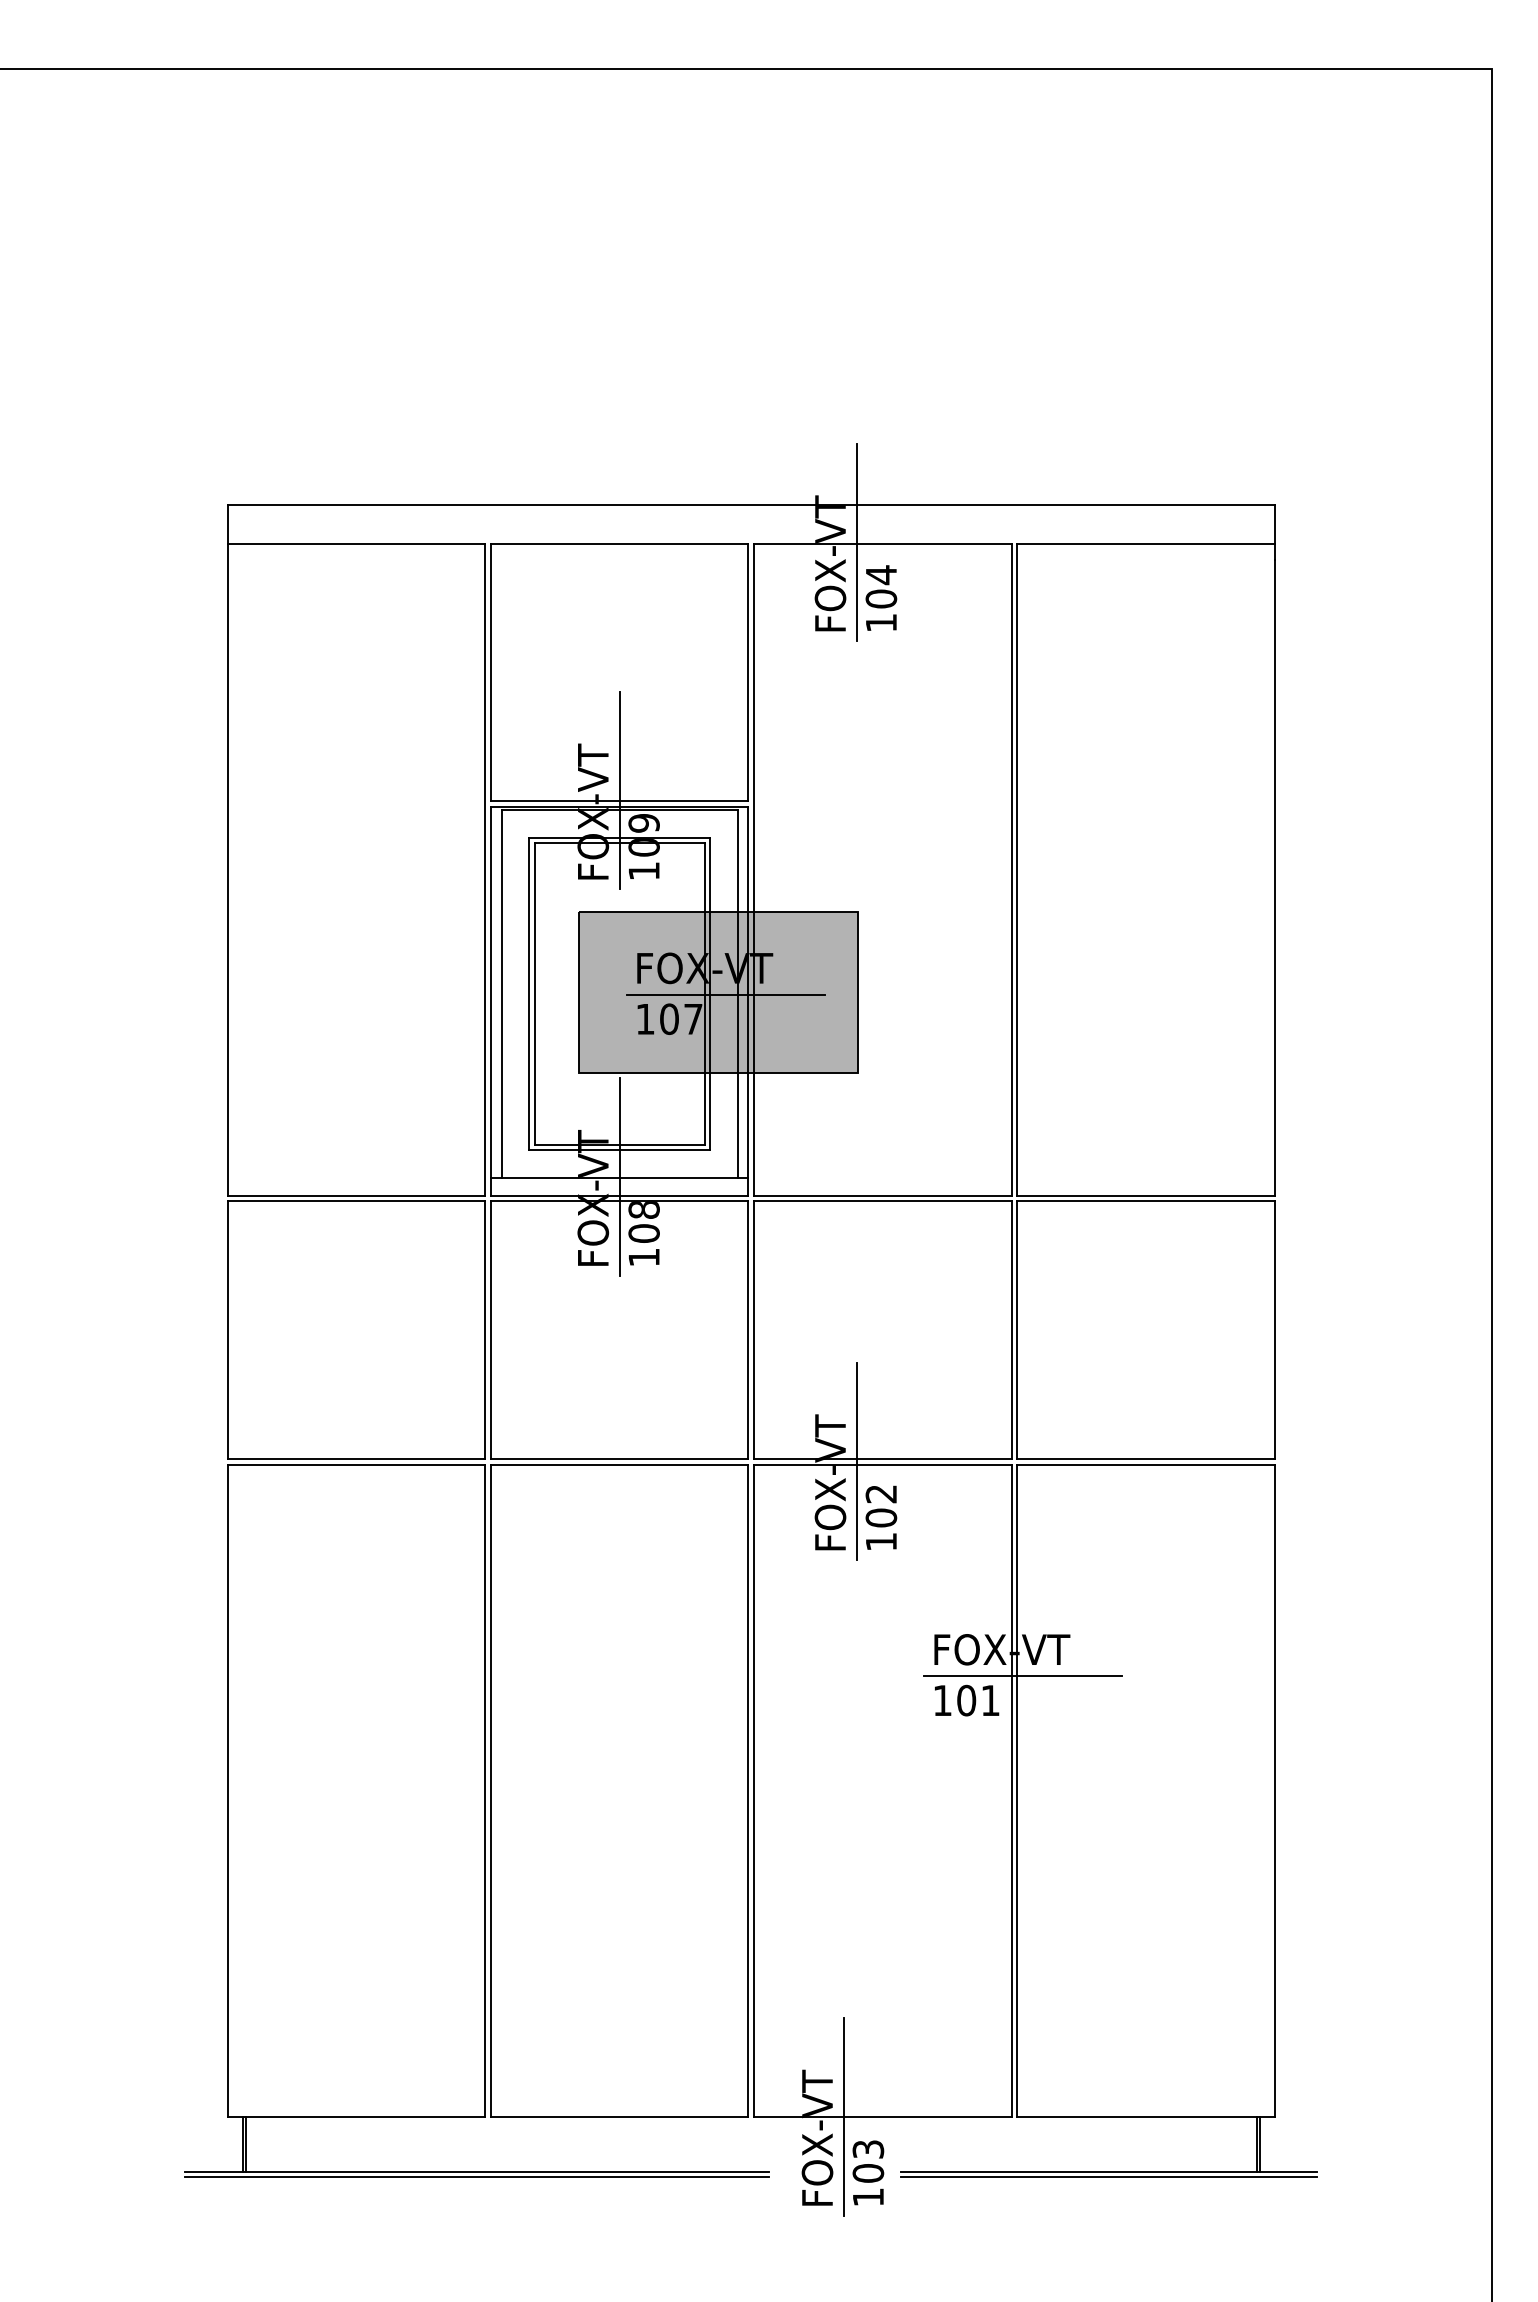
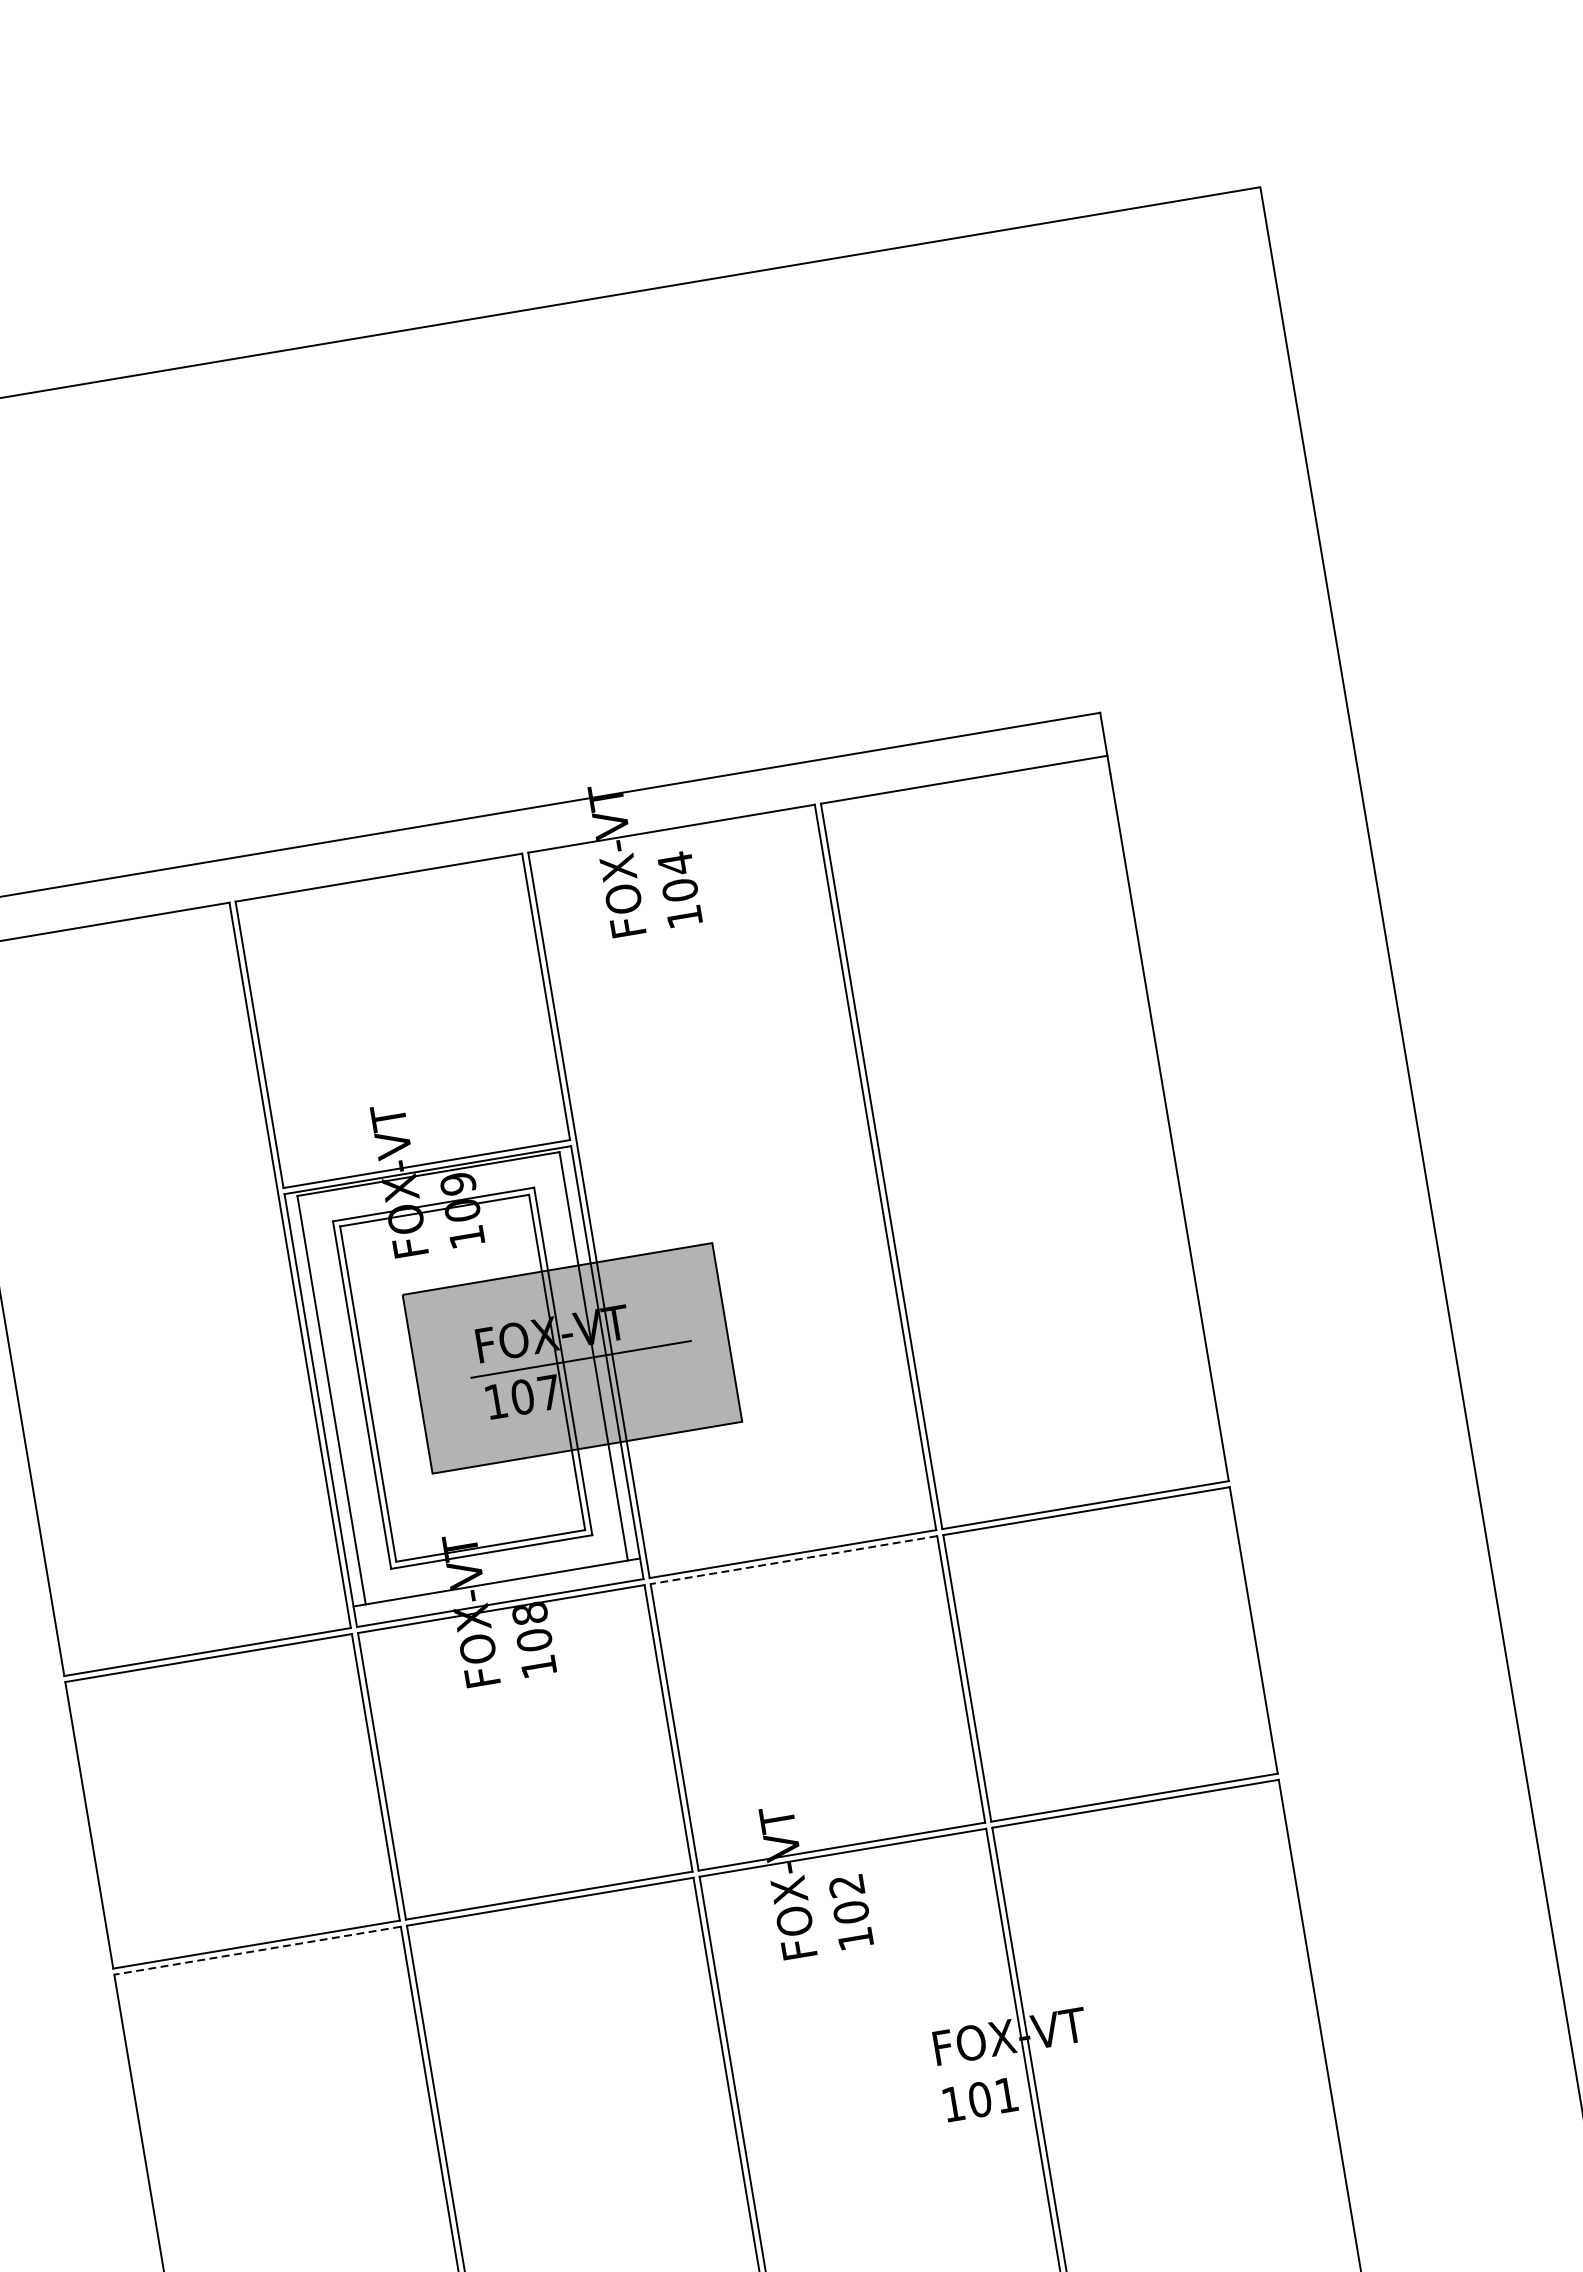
line: (856, 542) -> (642, 832), removed
line: (619, 790) -> (424, 1152), removed
line: (619, 1176) -> (496, 1581), removed
line: (882, 1201) -> (793, 1560), solid -> dashed
line: (856, 1461) -> (813, 1854), removed
line: (356, 1464) -> (257, 1950), solid -> dashed
line: (1022, 1676) -> (1037, 2062), removed

